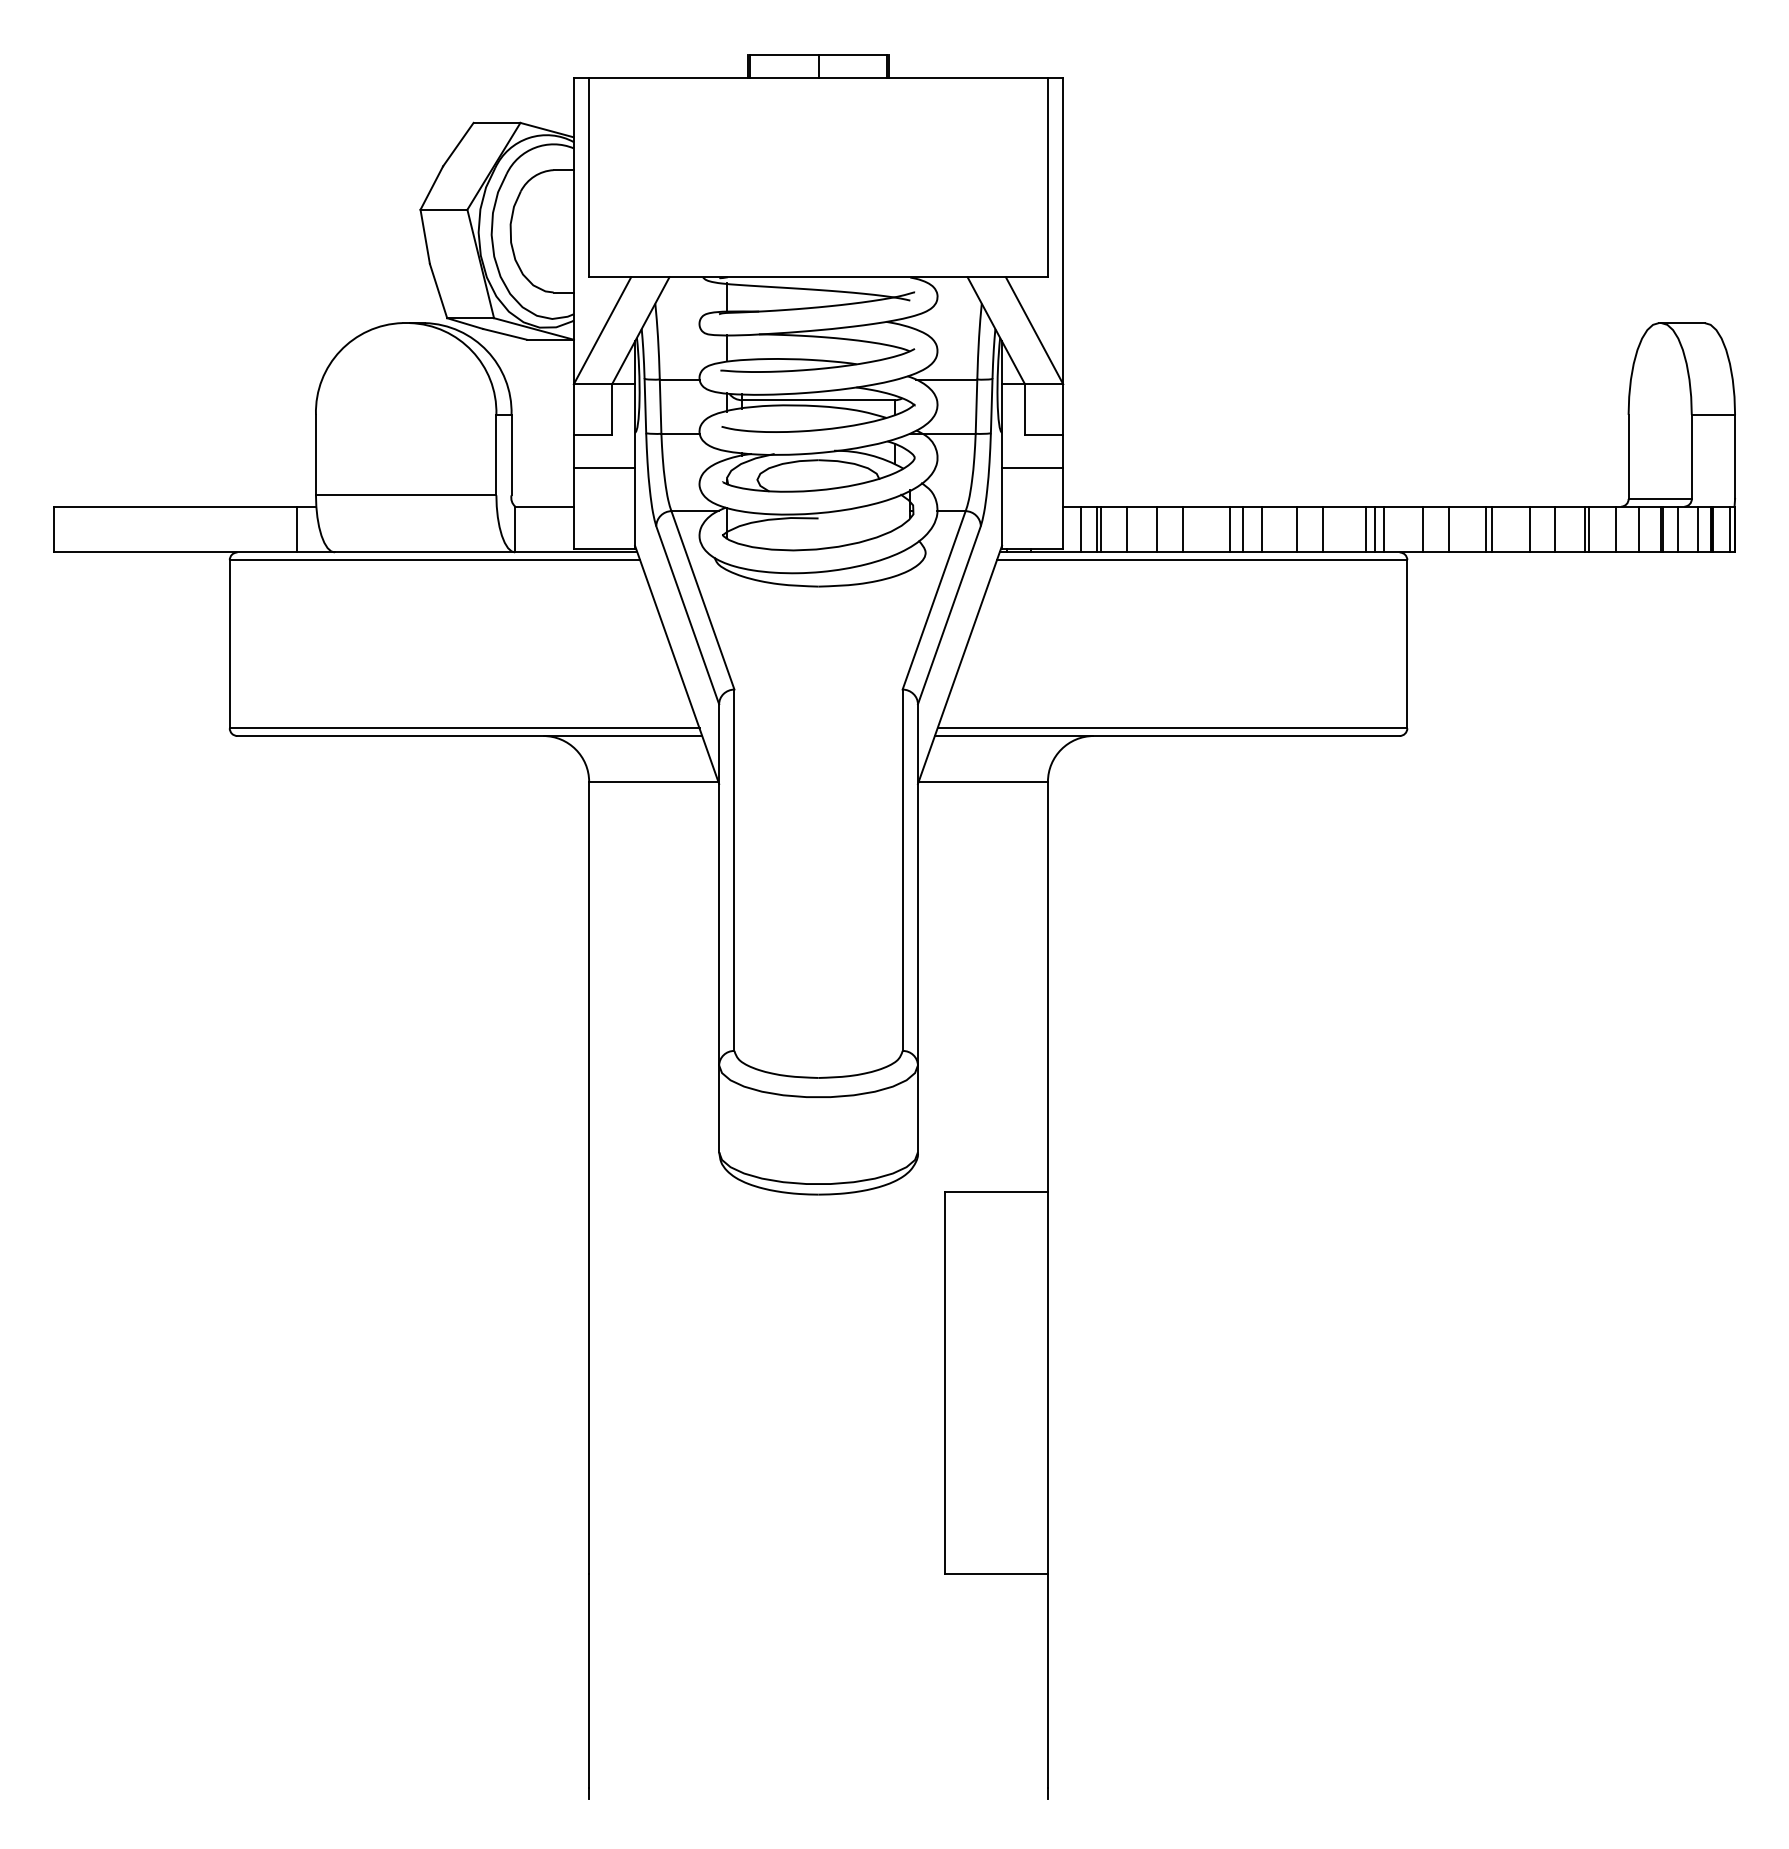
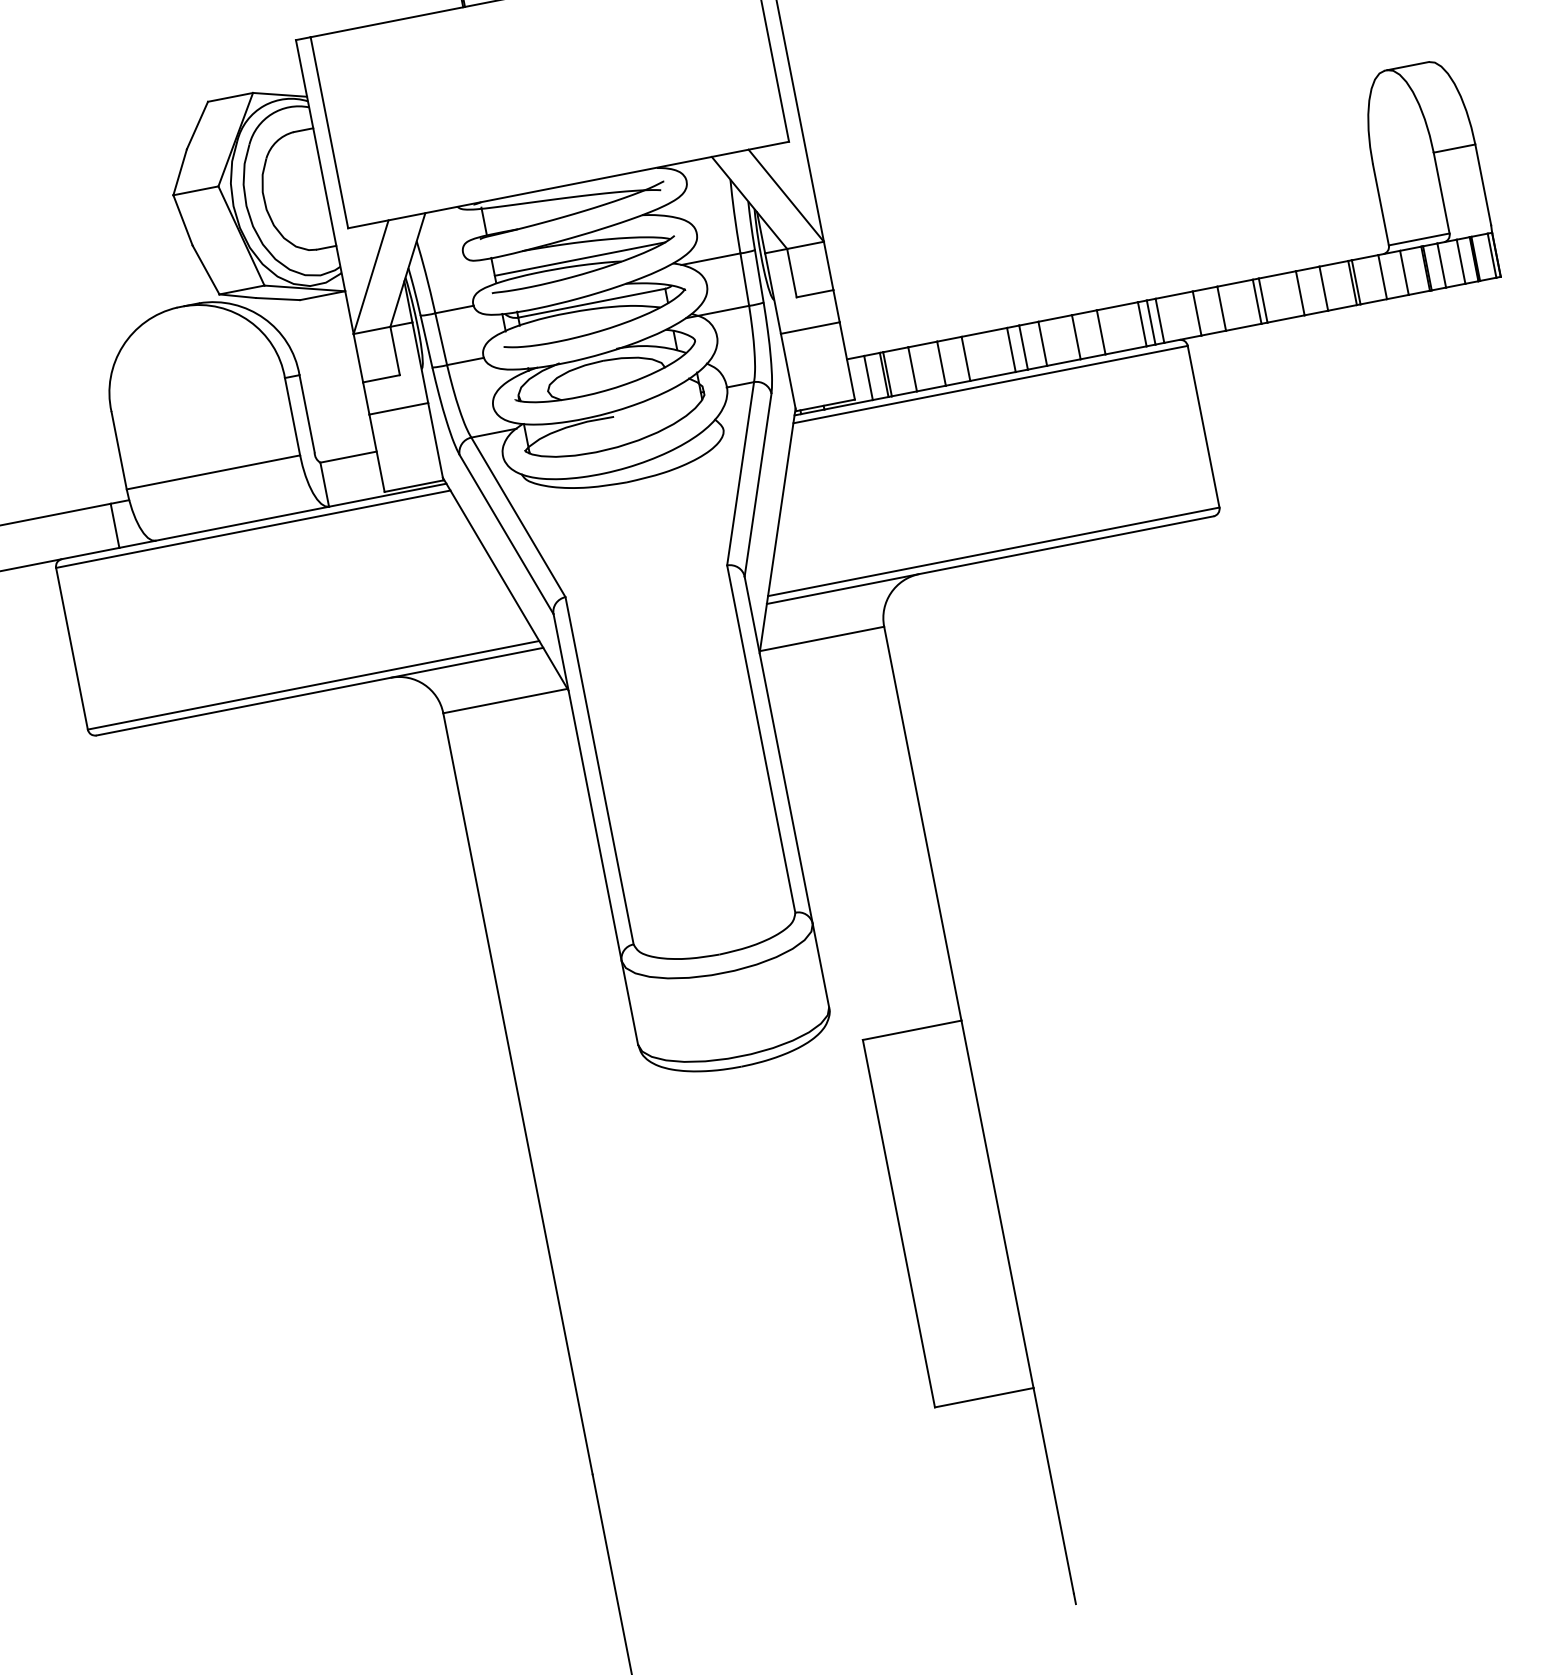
line: (815, 353) -> (580, 258), added

